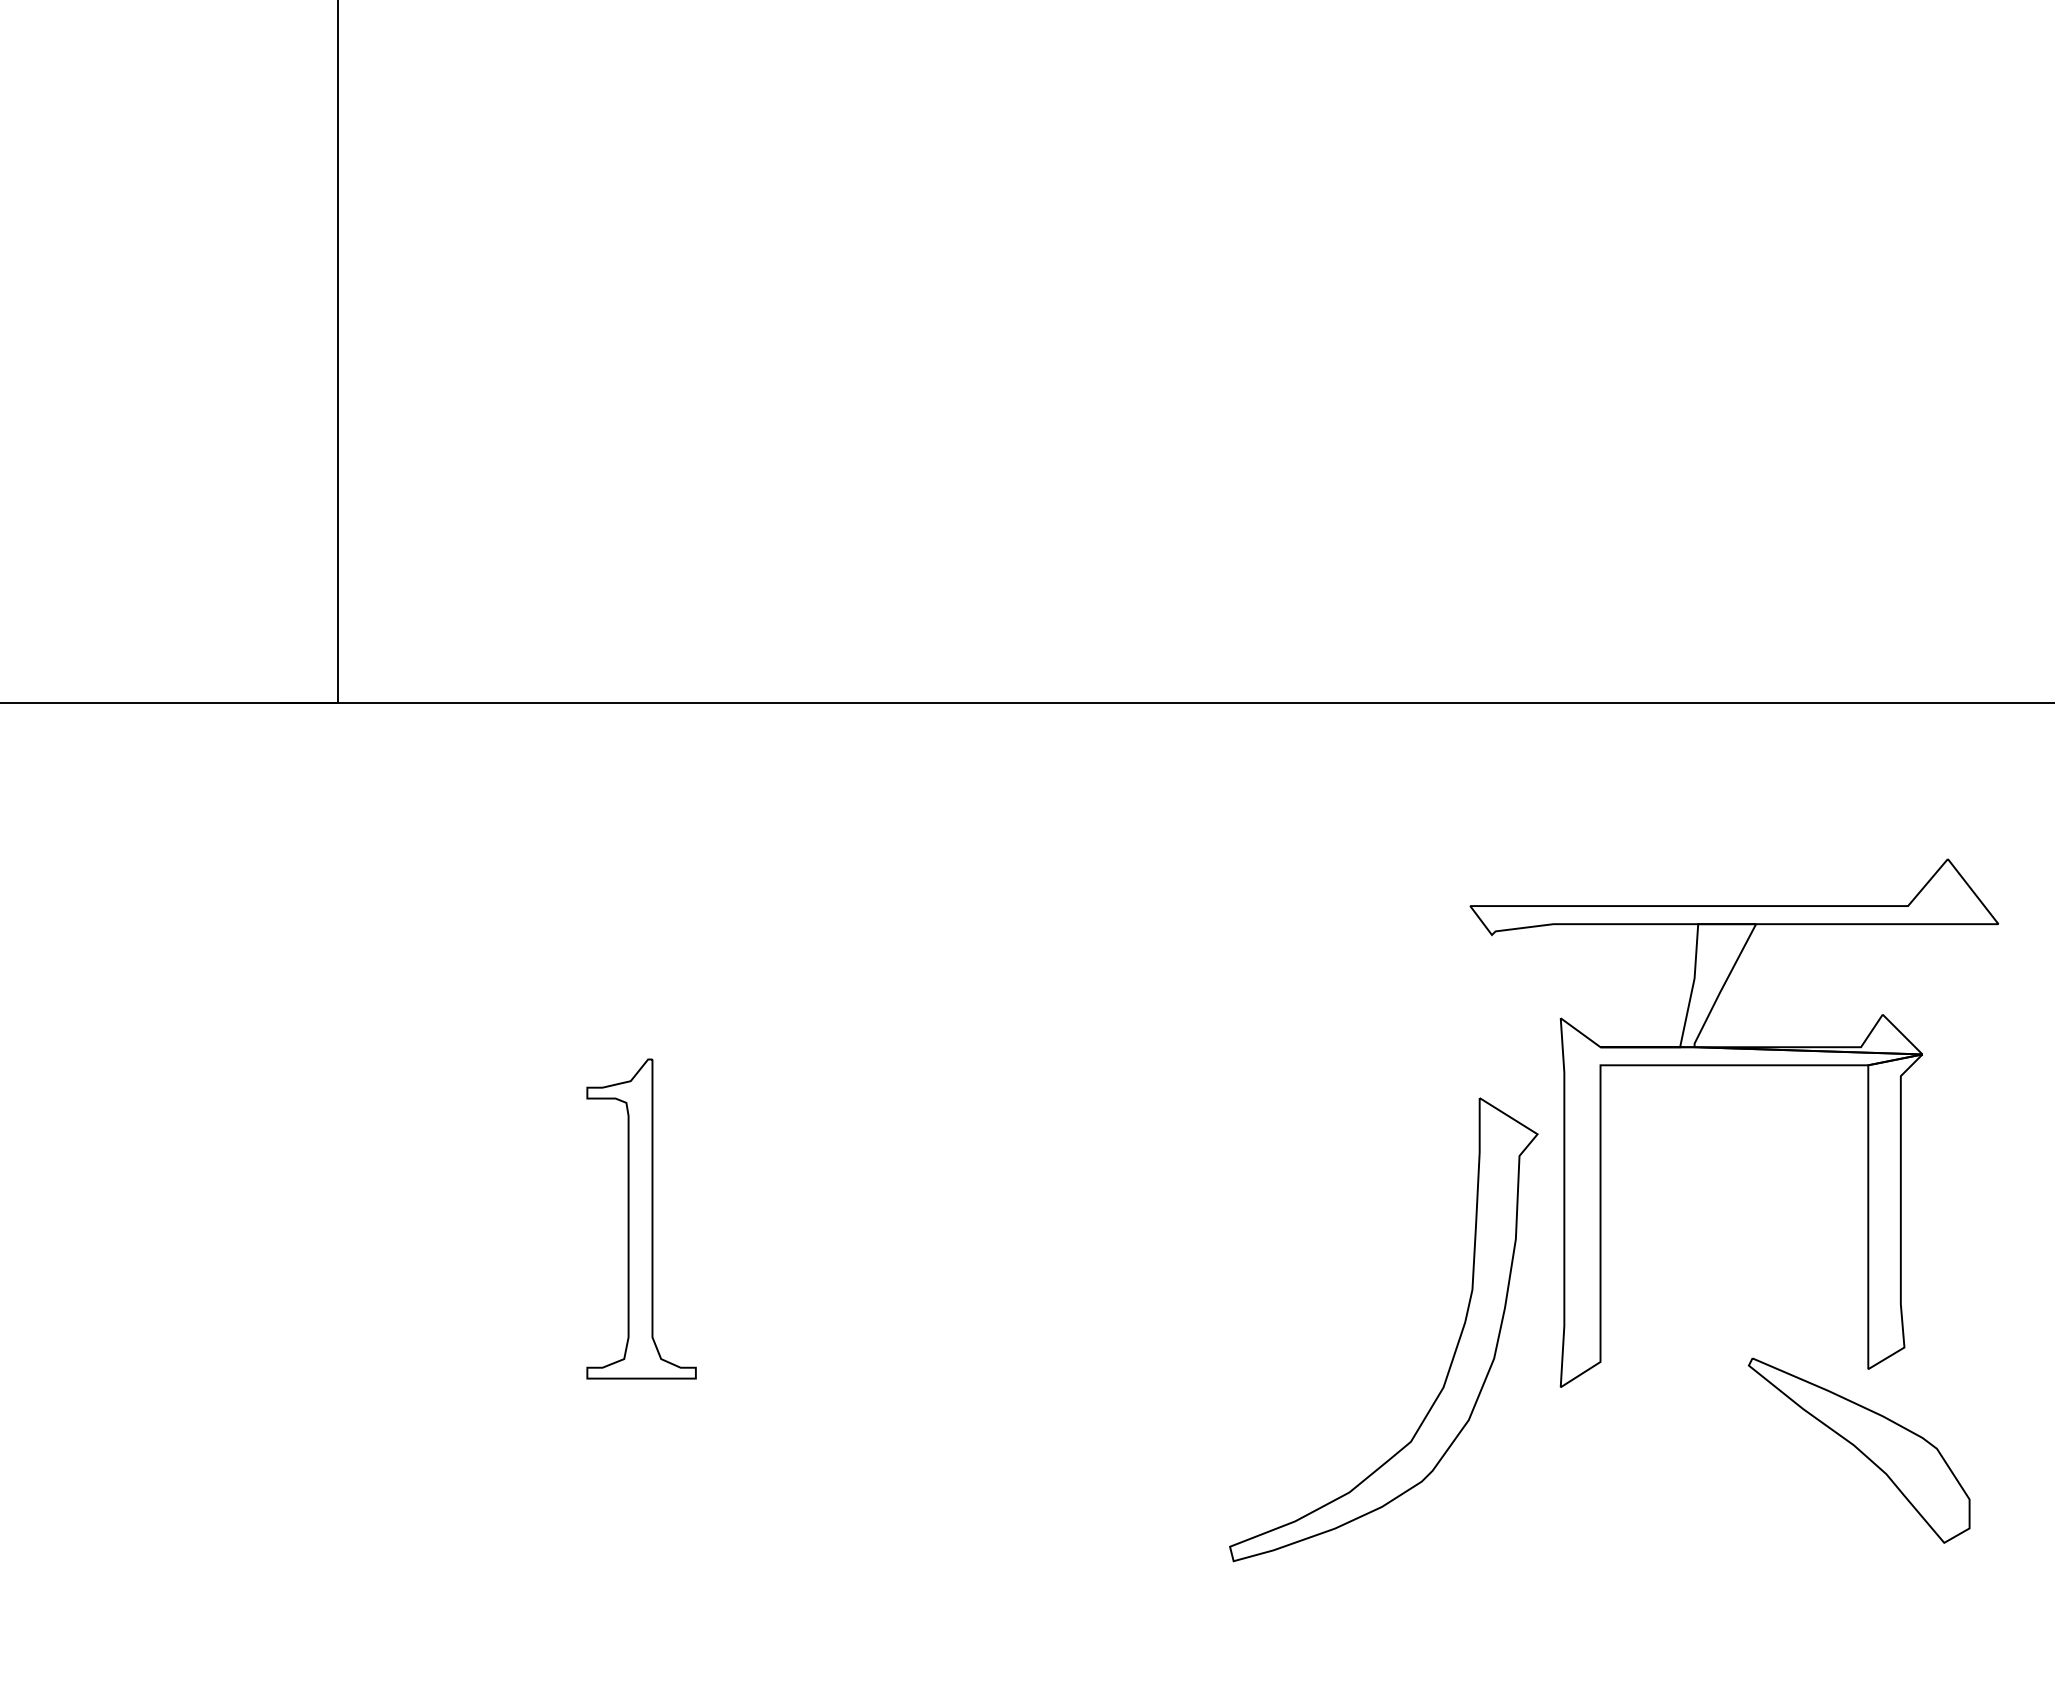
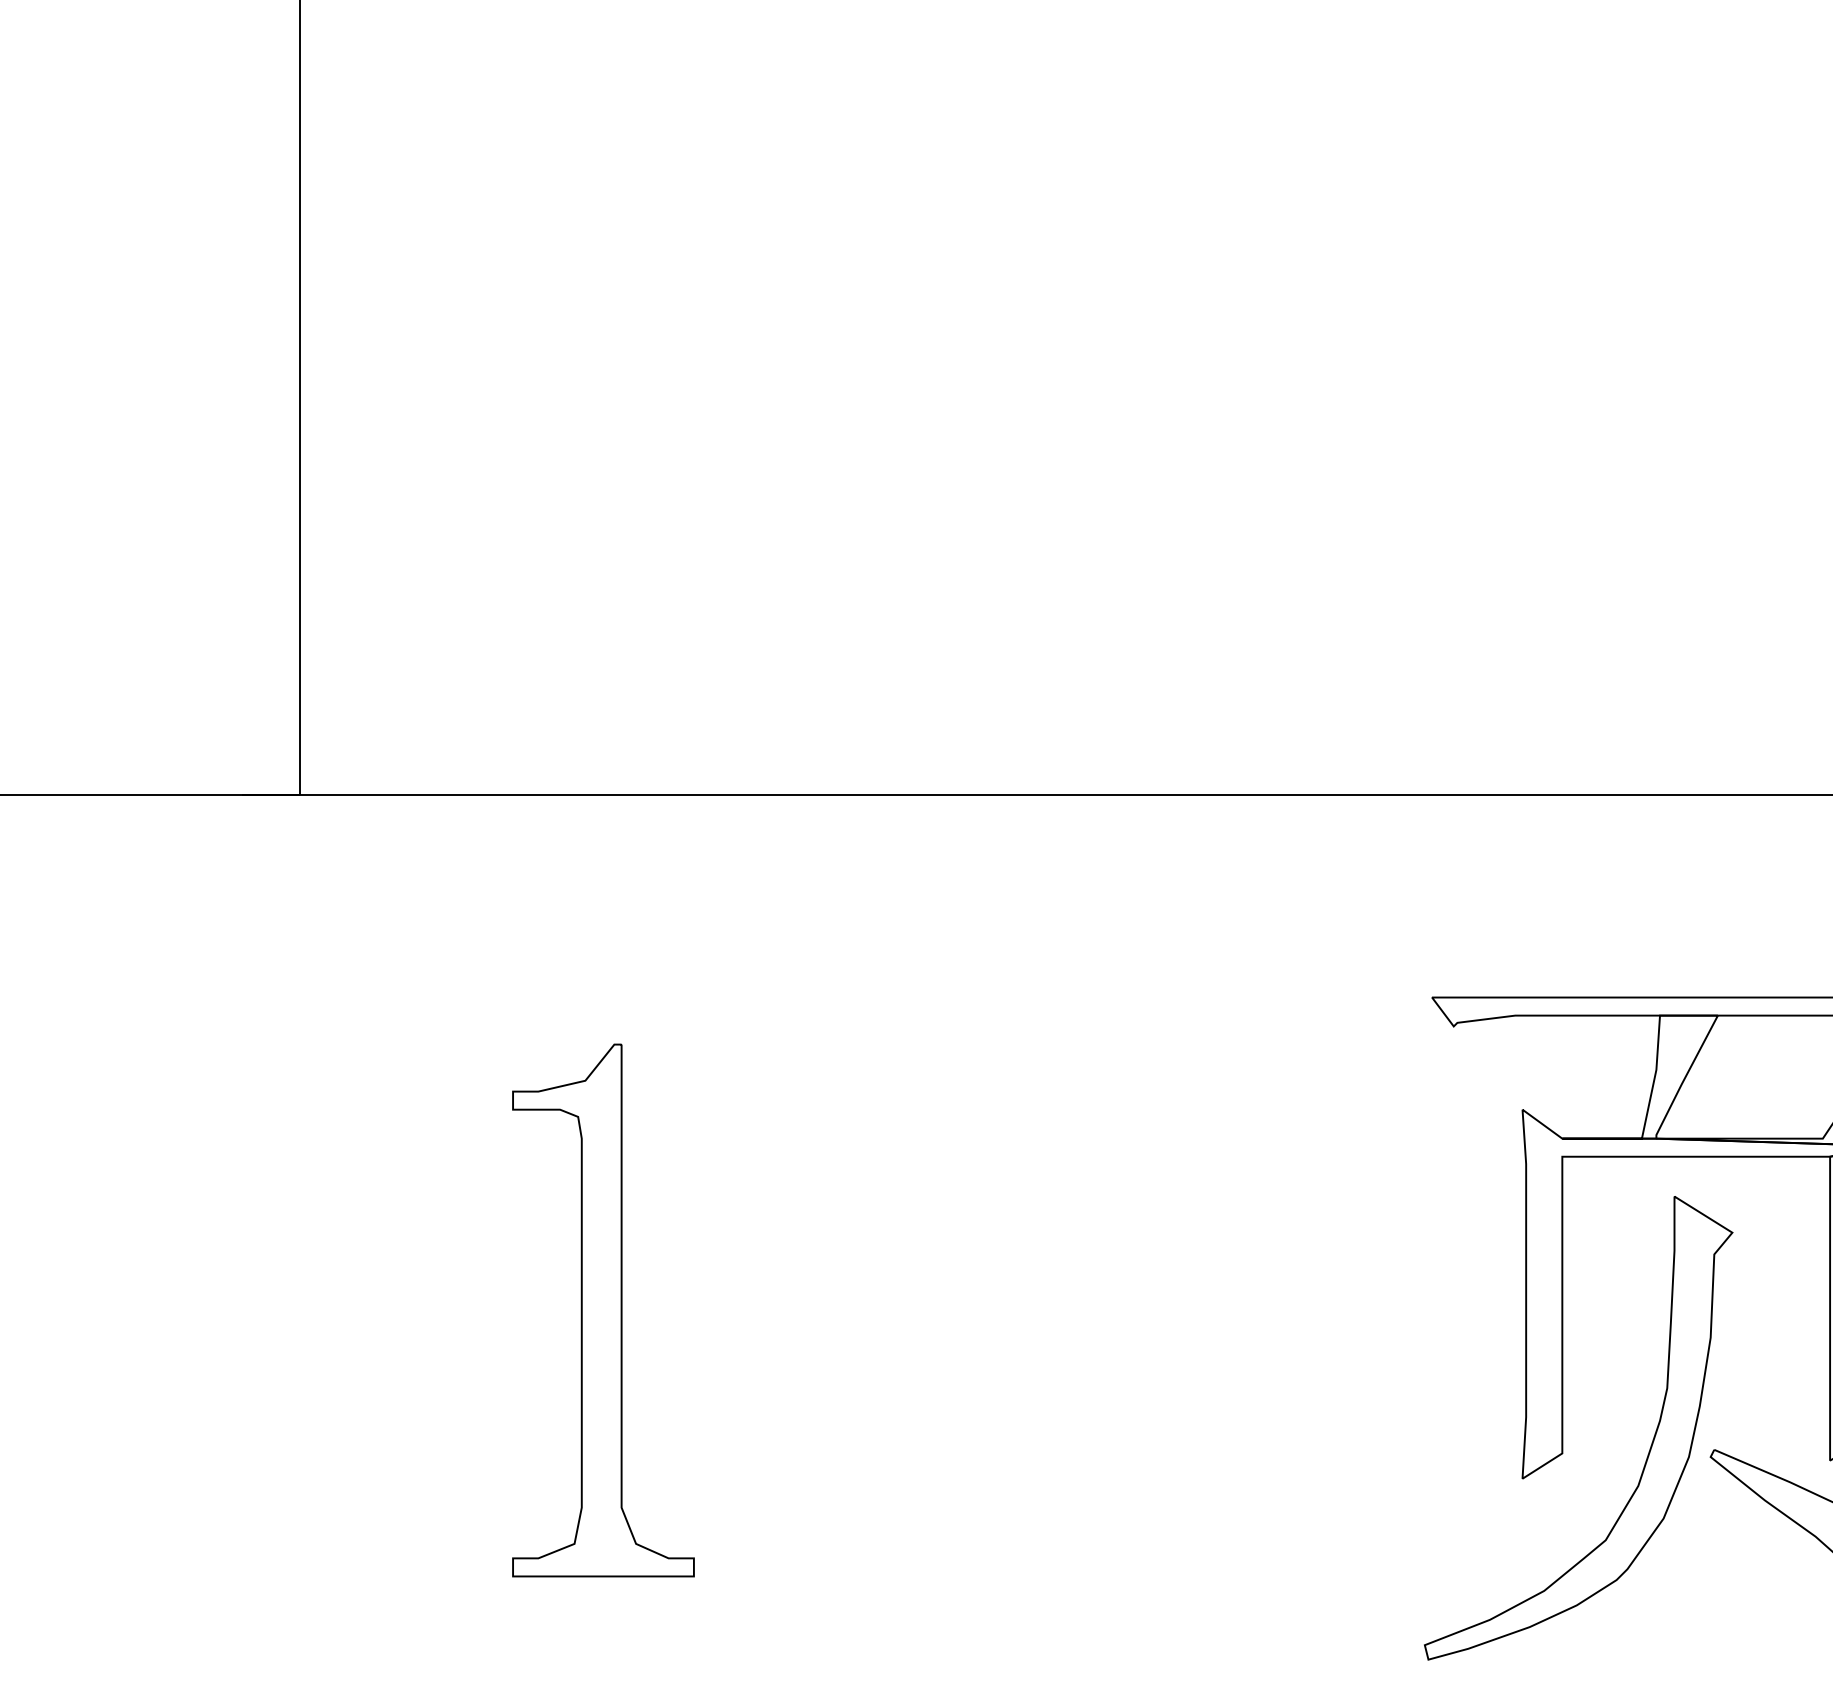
part: (641, 1218) -> (603, 1309), size x1.67
part: (1453, 1353) -> (1648, 1451), moved

